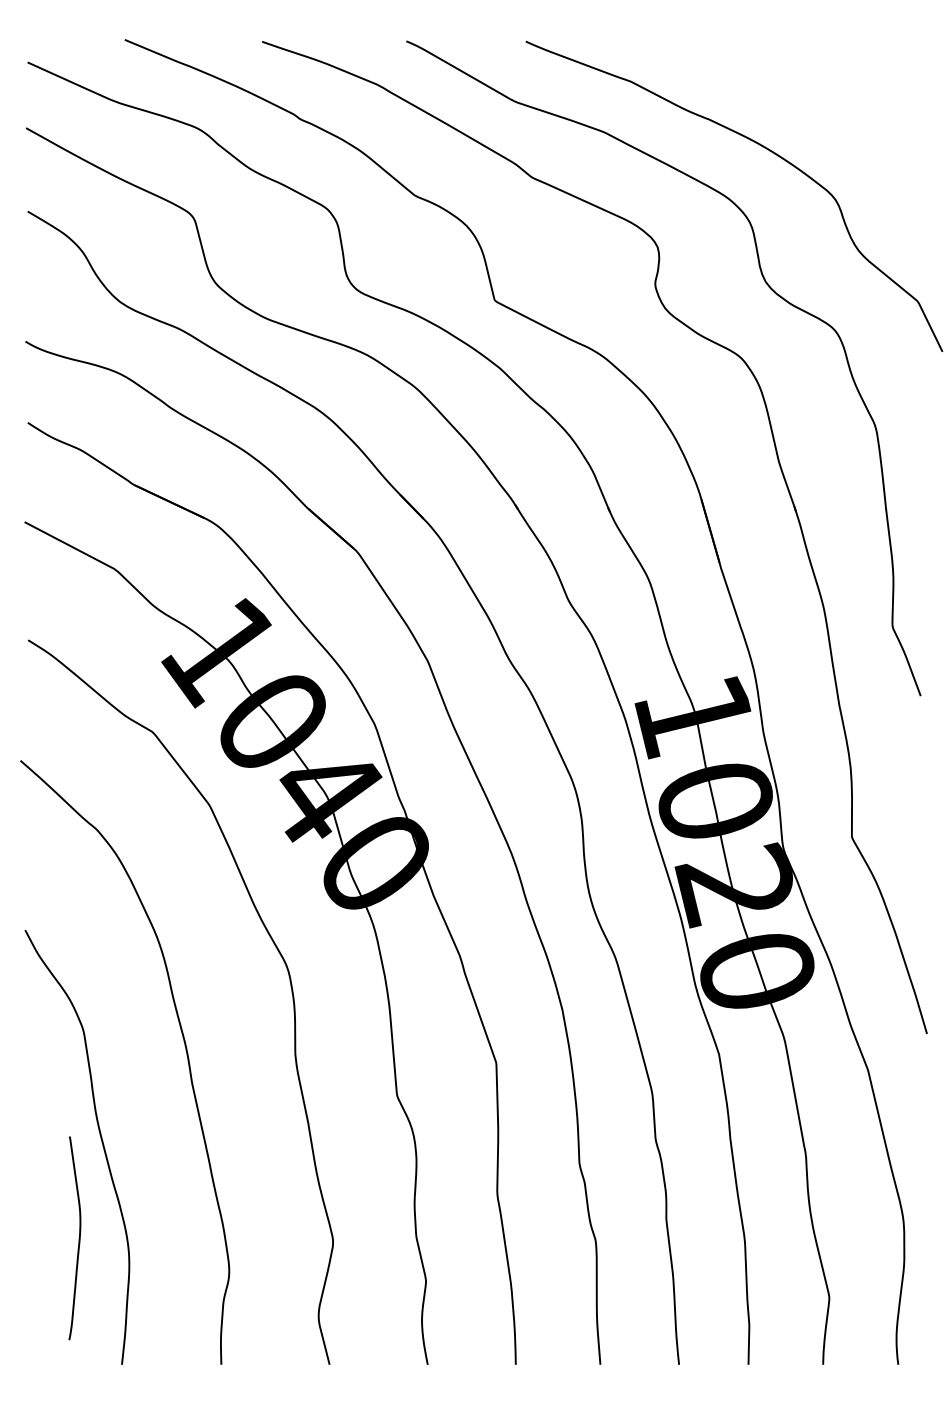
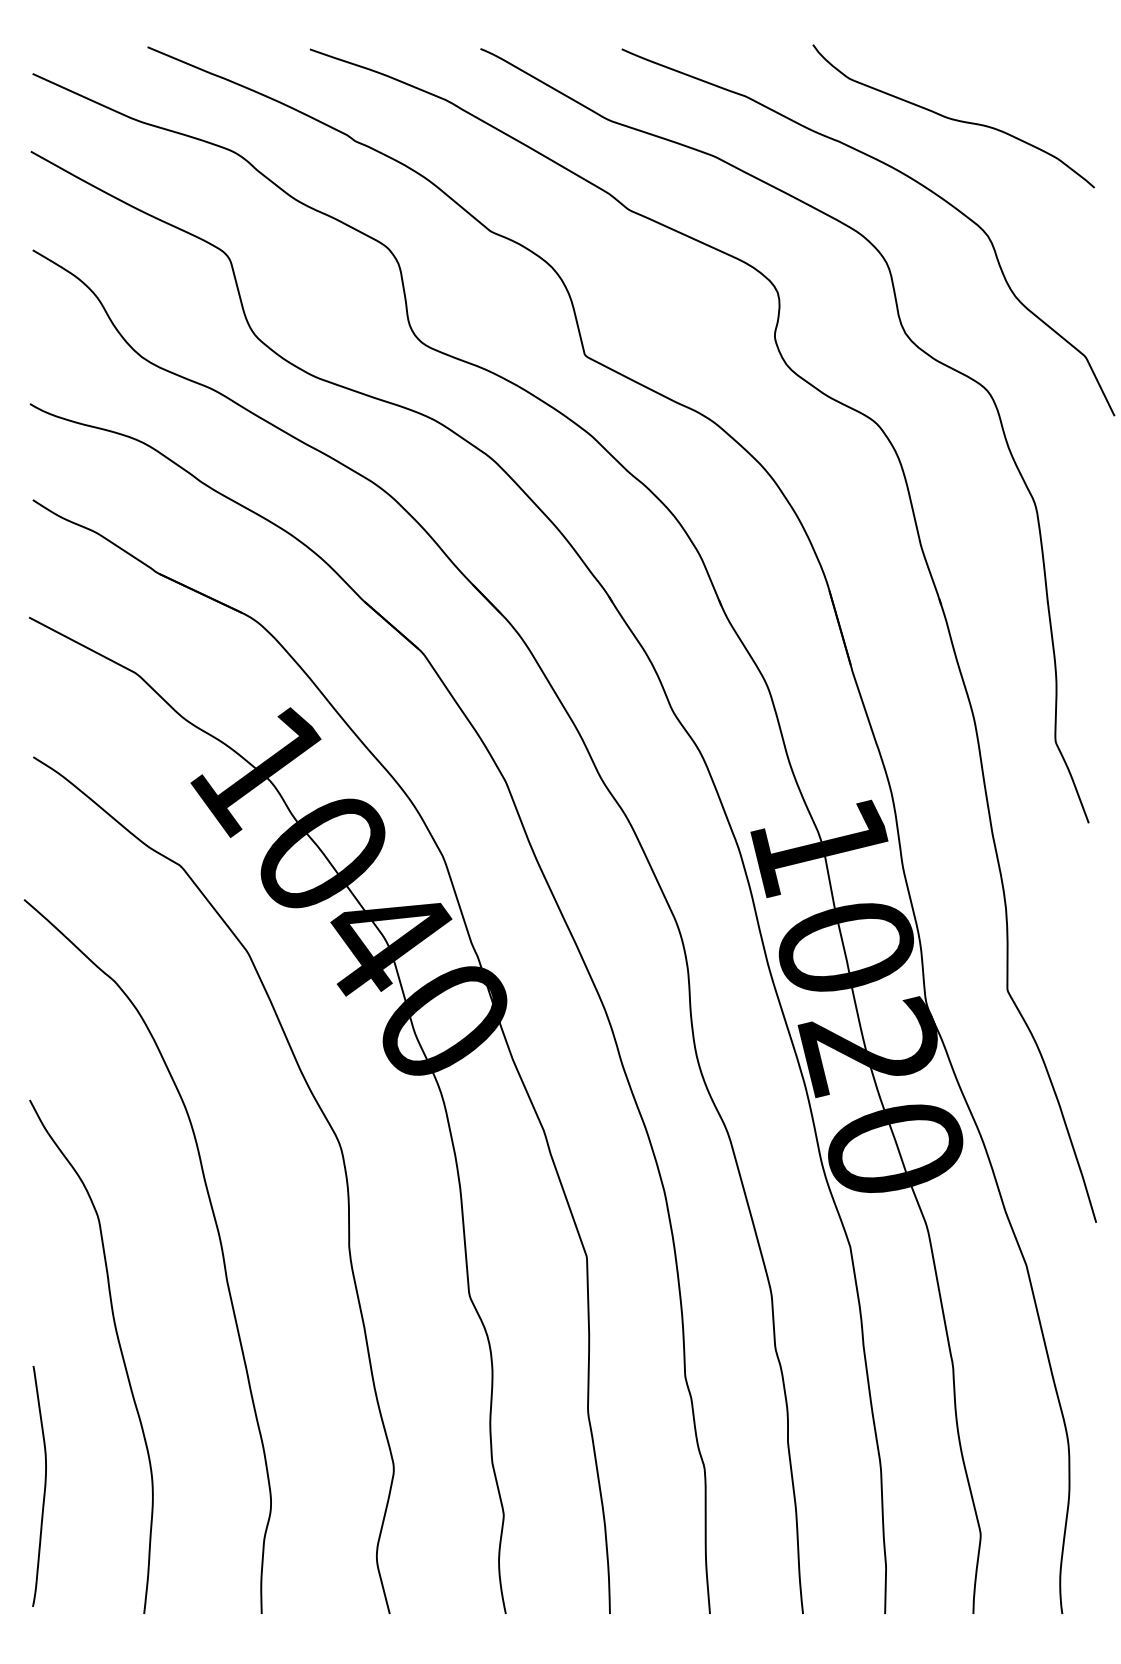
curve: (806, 100) -> (953, 118), added
curve: (79, 1238) -> (44, 1486), moved

